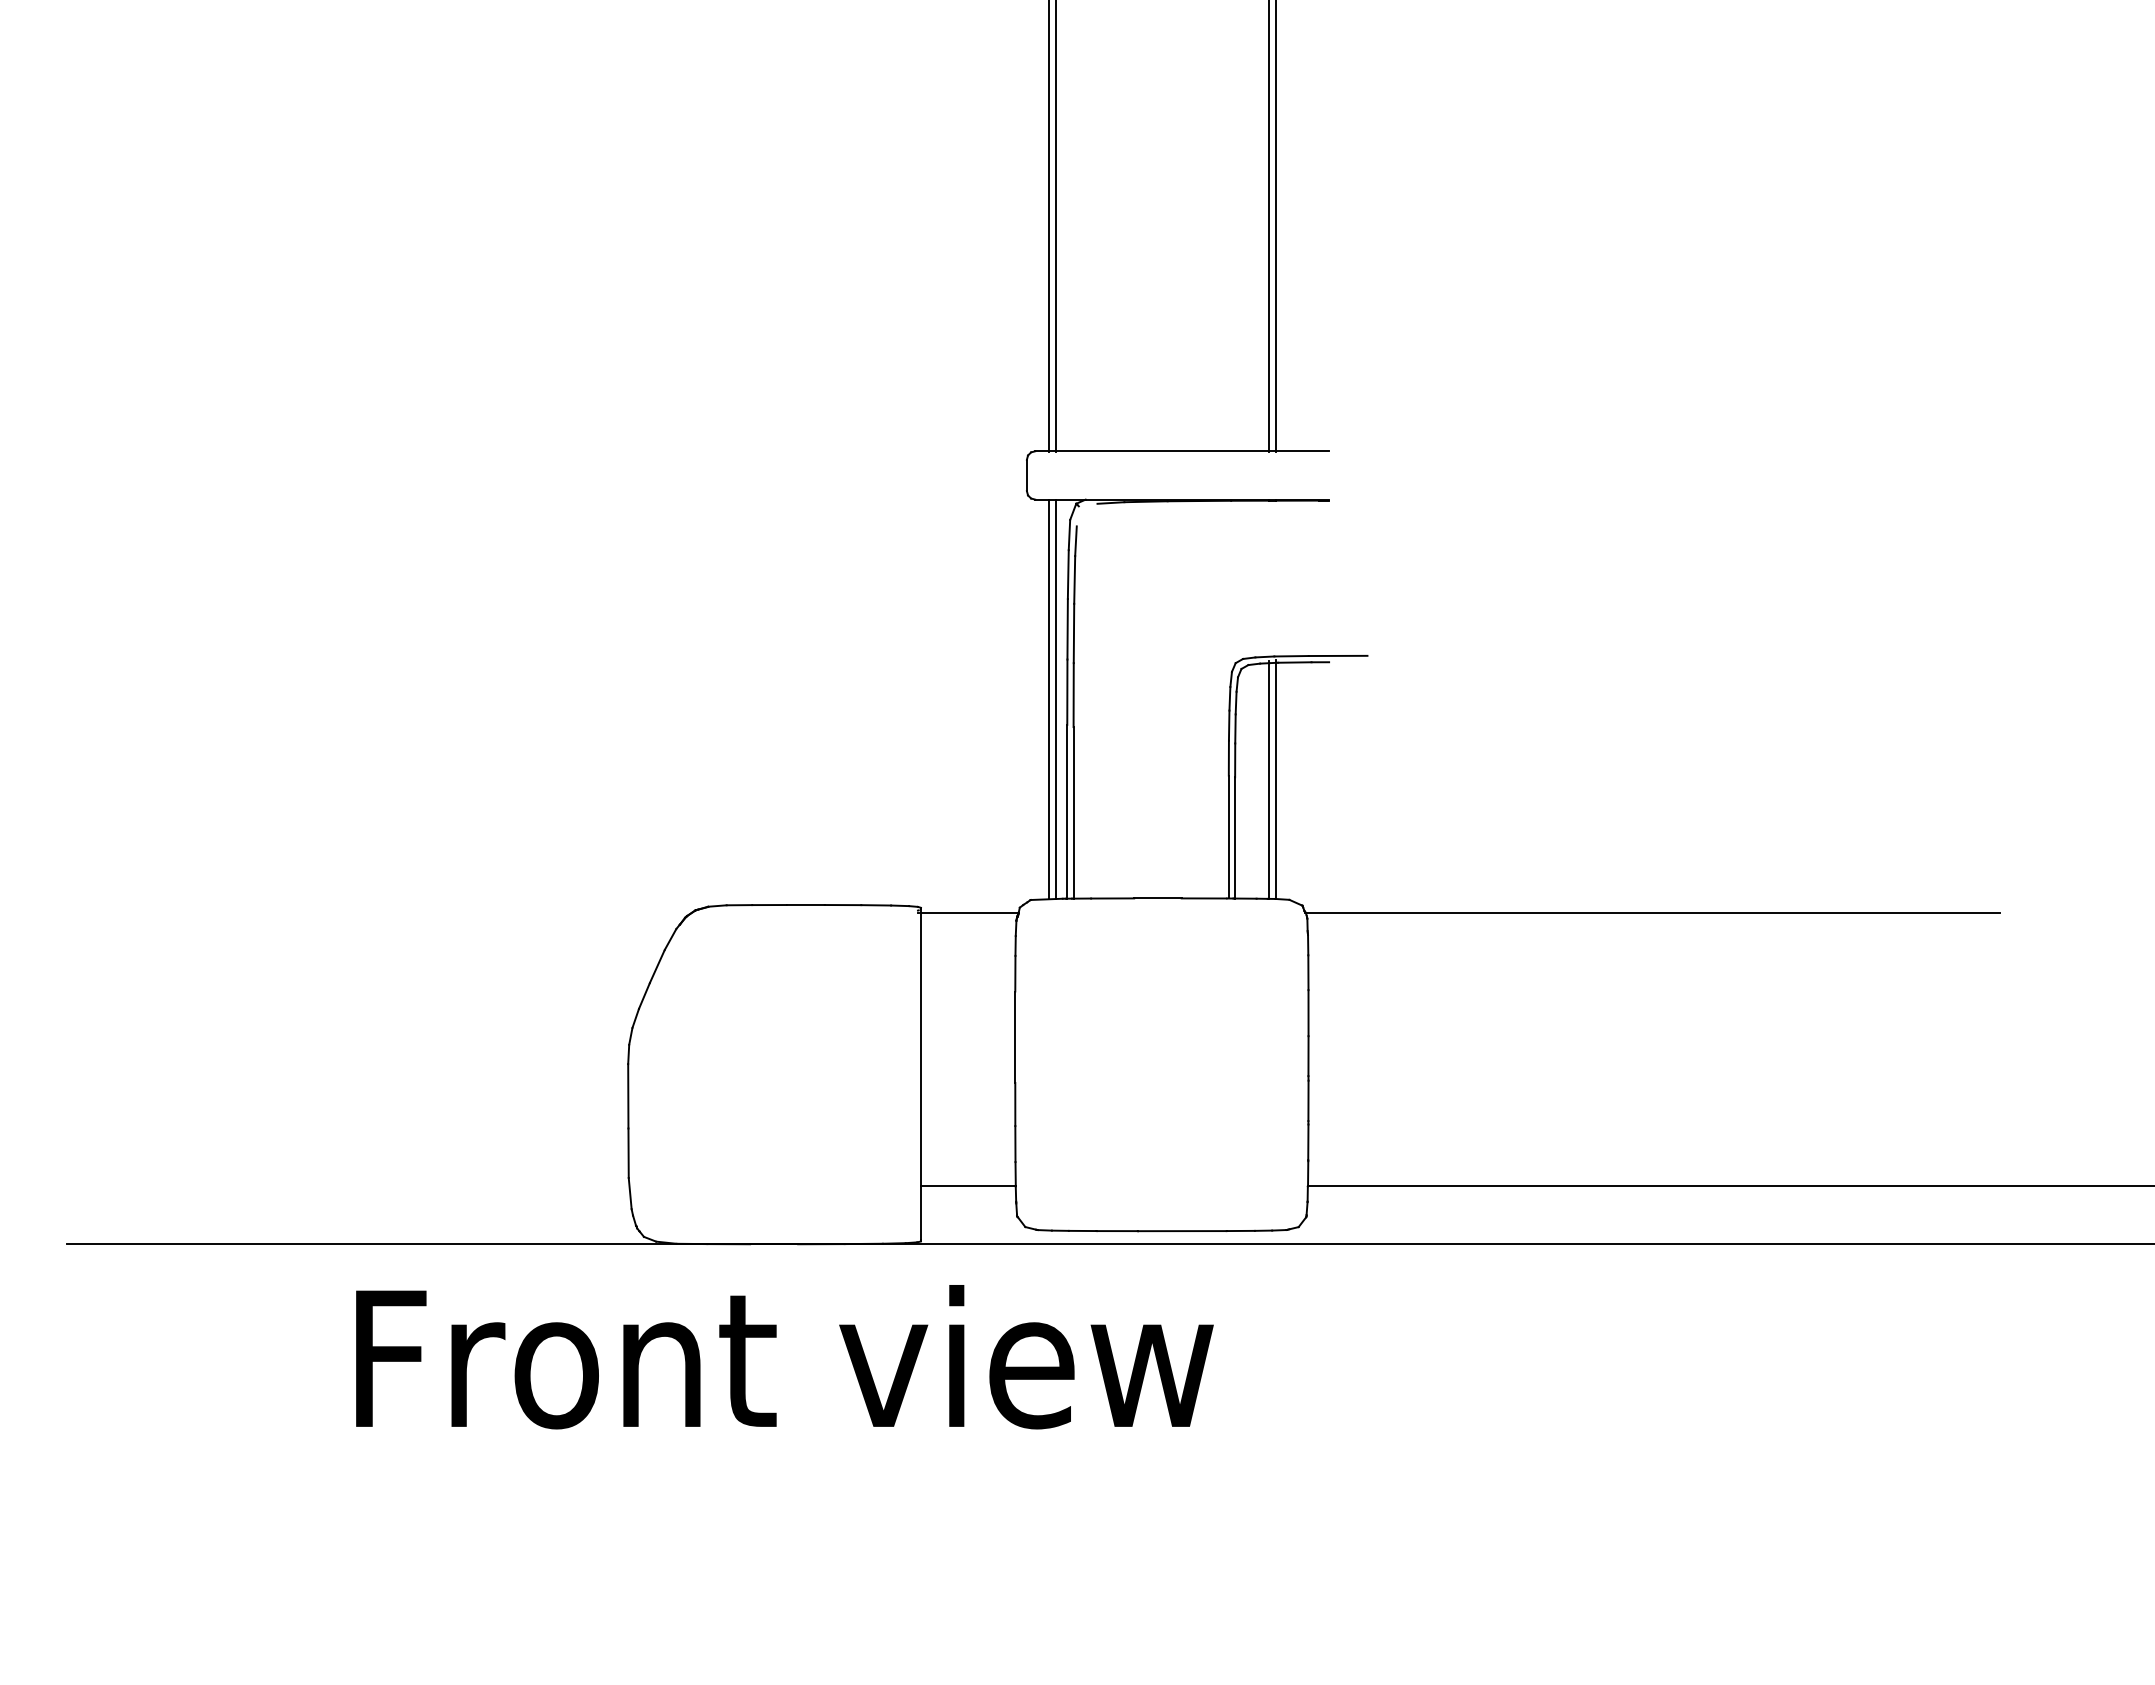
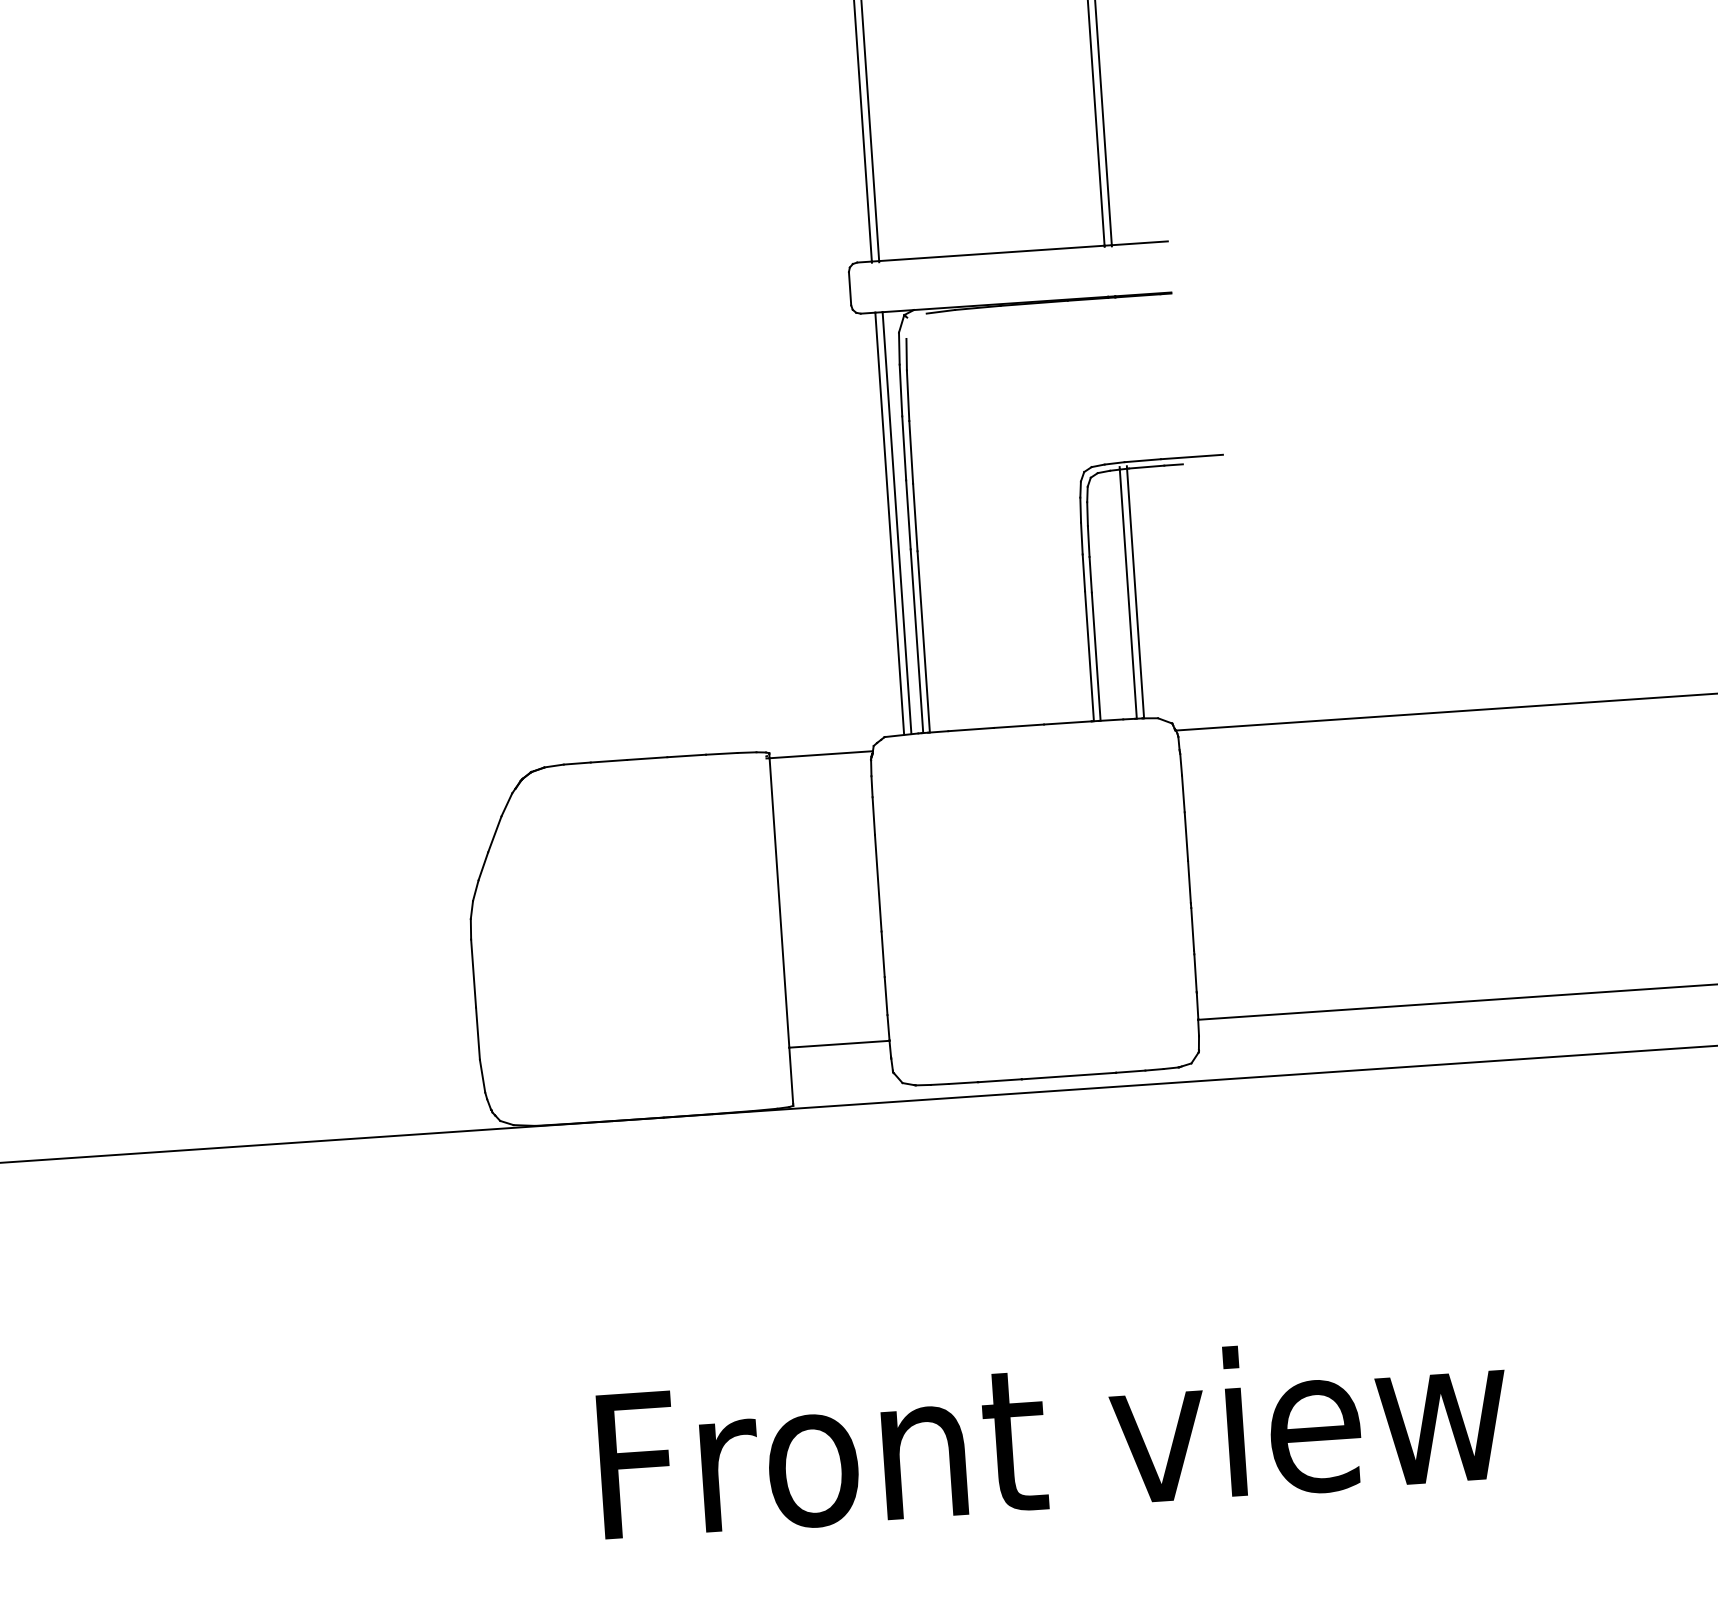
text: (784, 1357) -> (1053, 1435), moved

